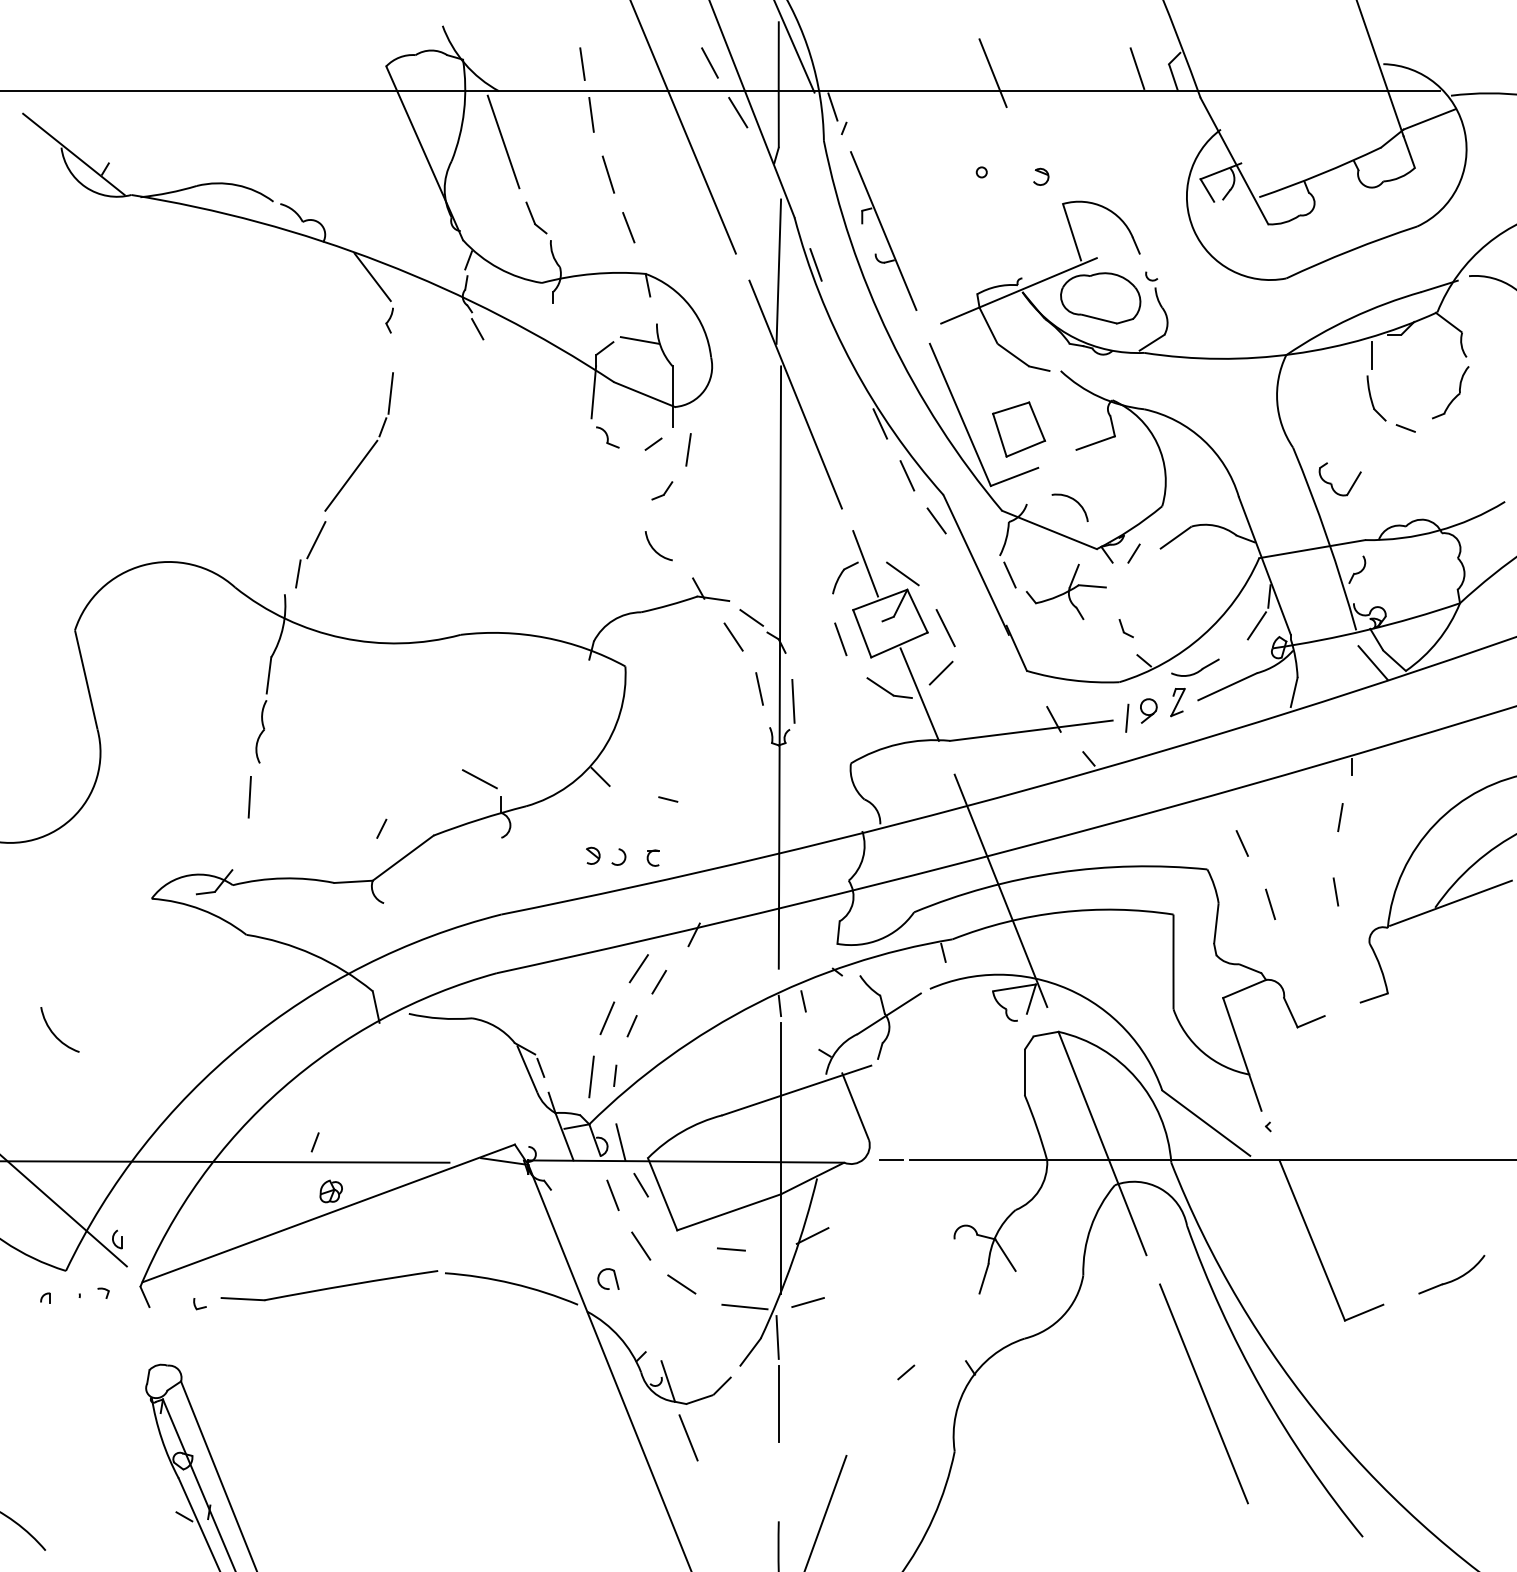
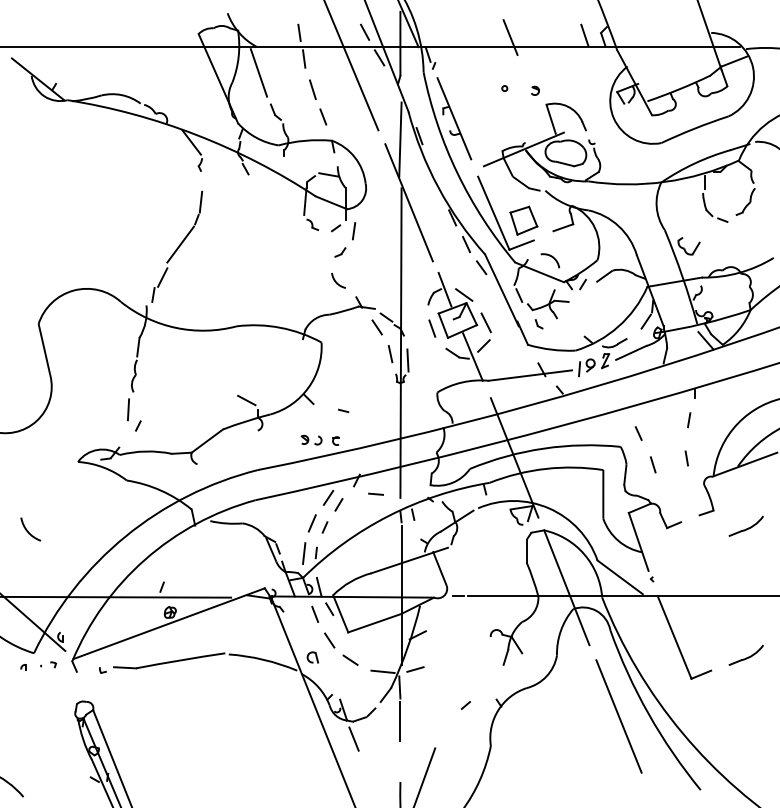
part: (1125, 629) -> (538, 324), moved
line: (382, 827) -> (138, 425), moved
part: (1450, 1022) -> (745, 525), added
line: (730, 1248) -> (375, 493), moved

